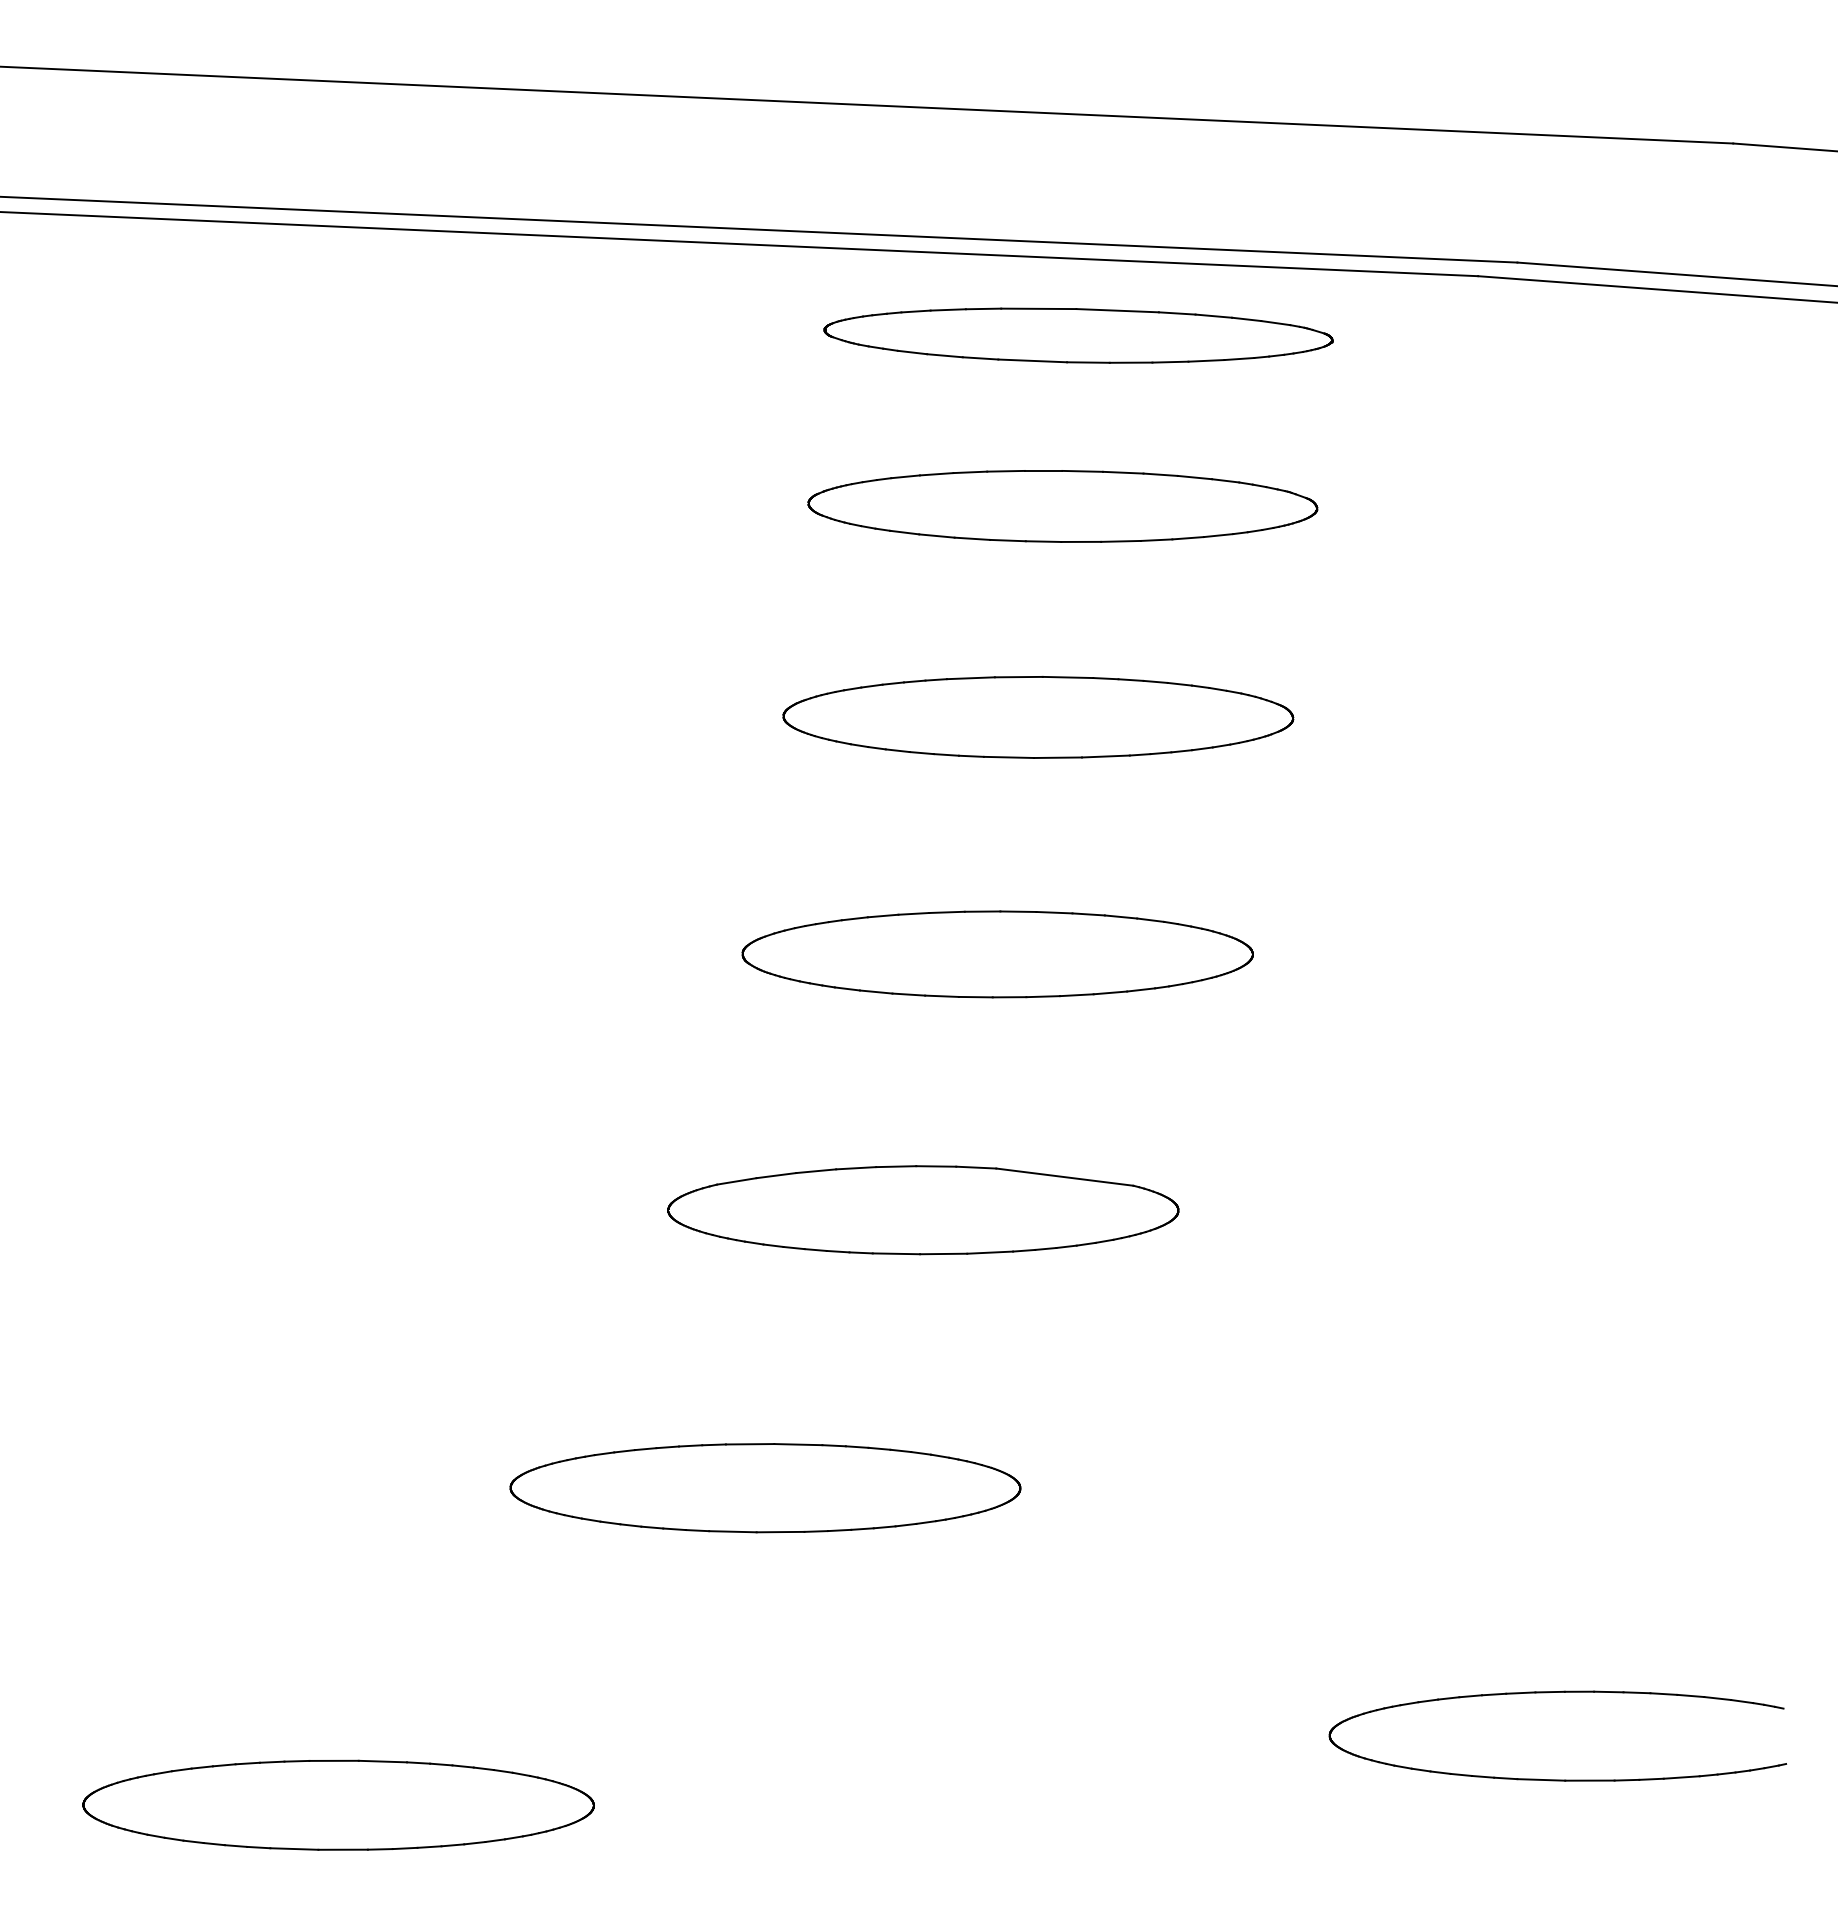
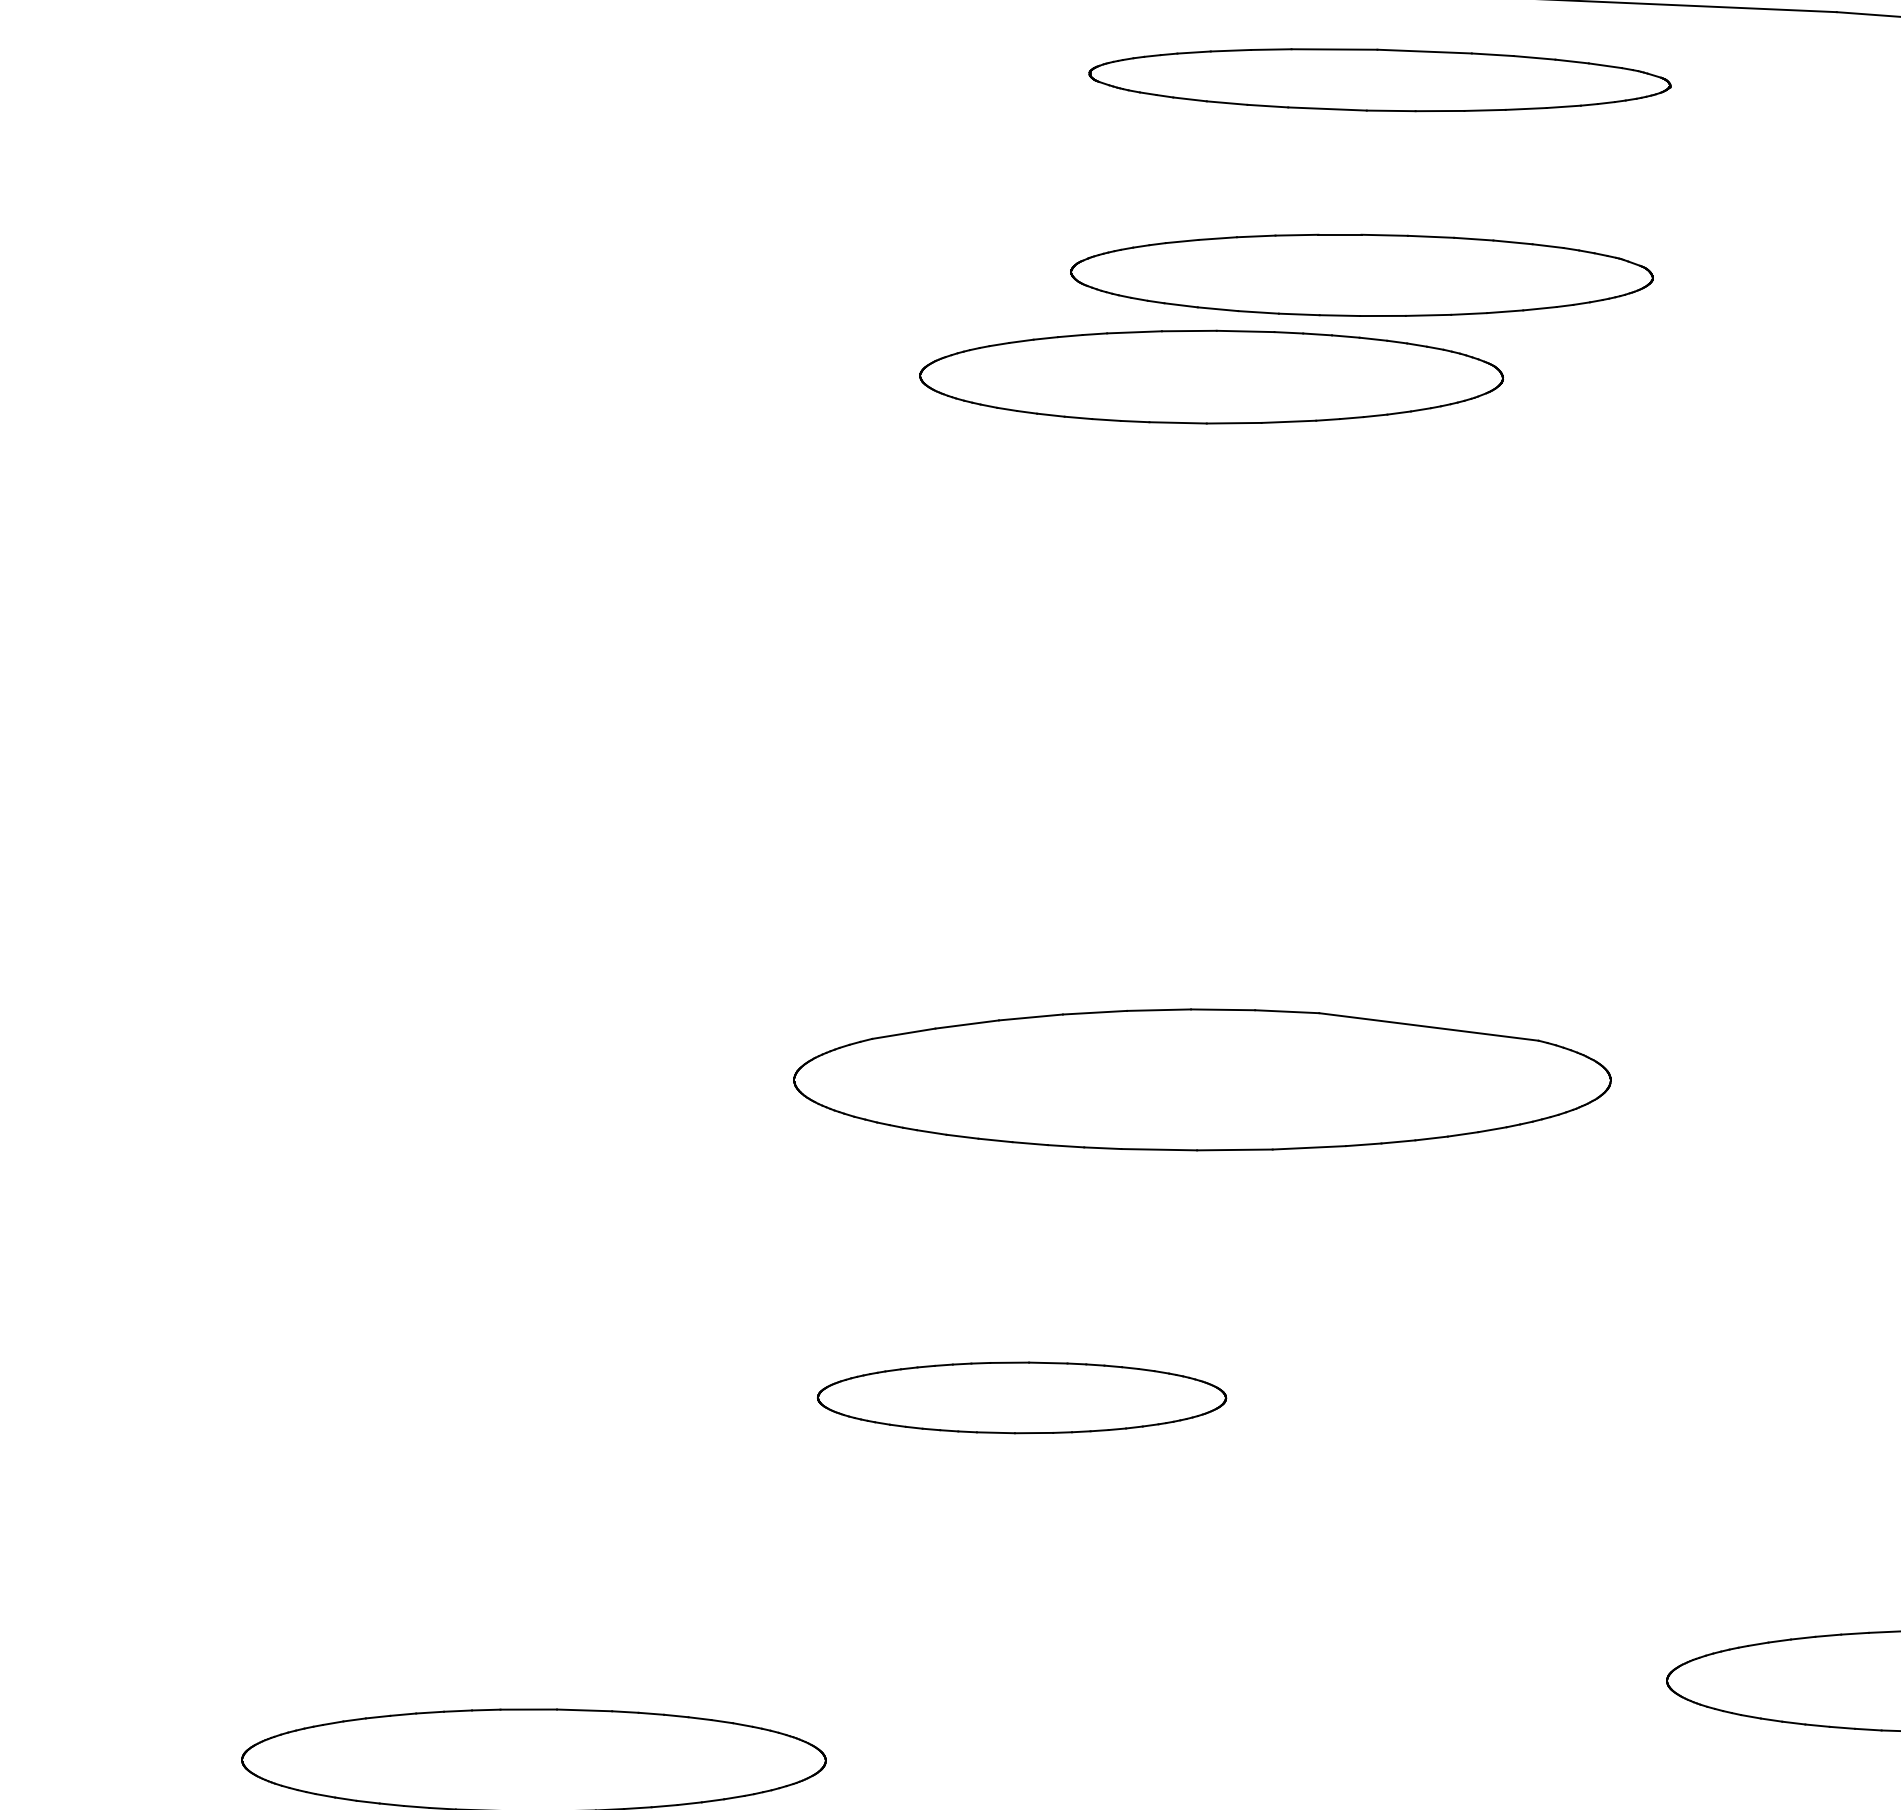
part: (1038, 717) -> (1211, 377), moved
part: (997, 954) -> (1287, 787), removed
part: (923, 1210) -> (1202, 1080), size x1.4
part: (765, 1488) -> (1022, 1398), size x0.7

